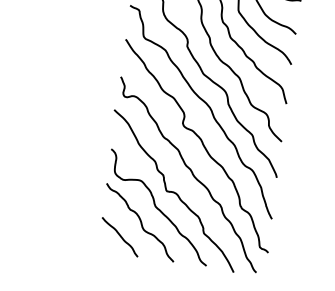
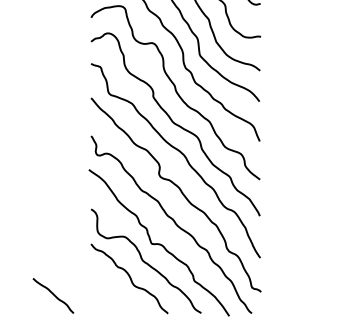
curve: (120, 236) -> (53, 295), moved

